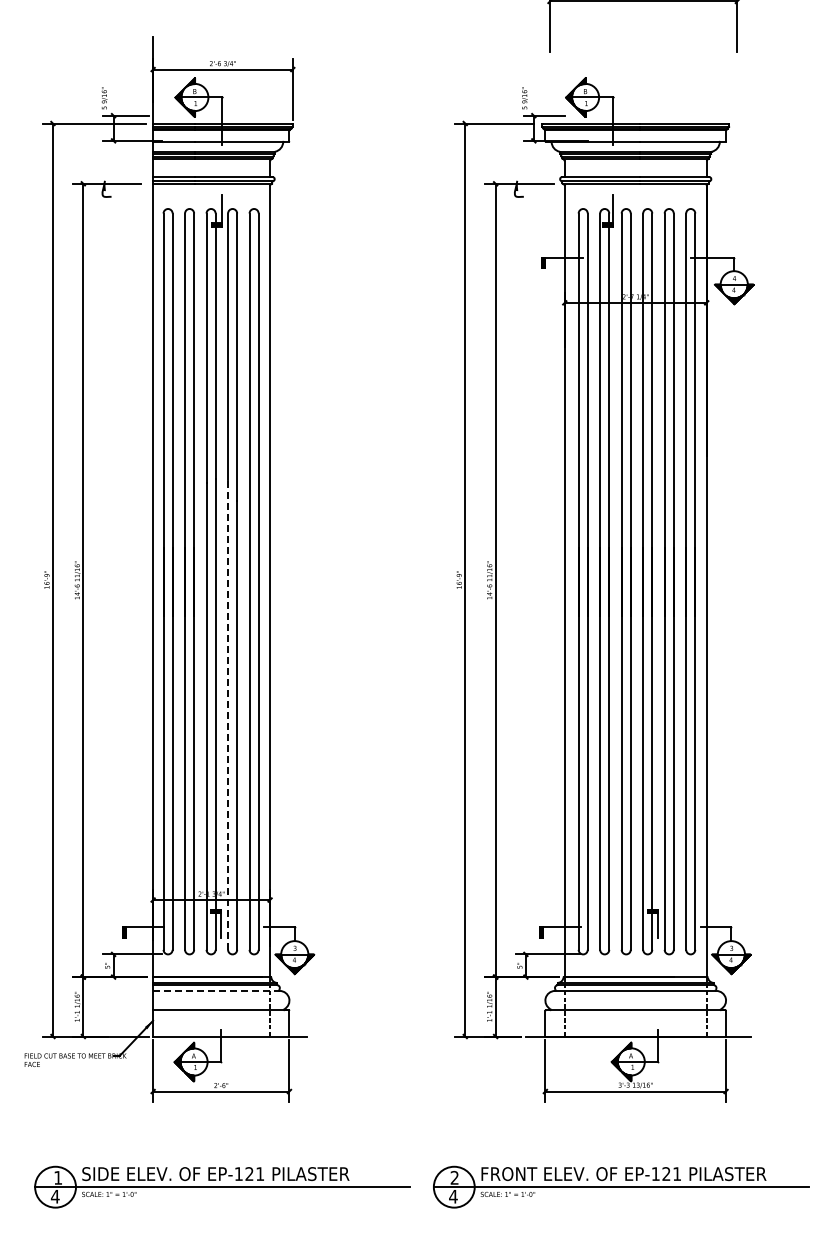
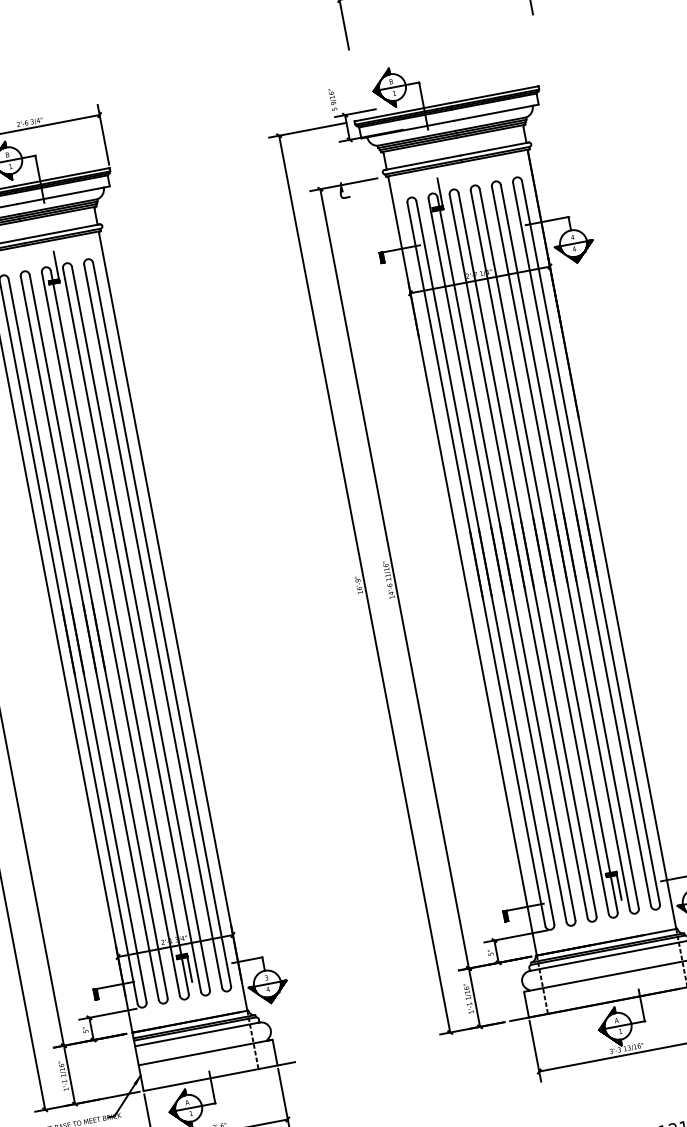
line: (228, 714) -> (157, 760), dashed -> solid
line: (216, 990) -> (197, 1033), dashed -> solid

